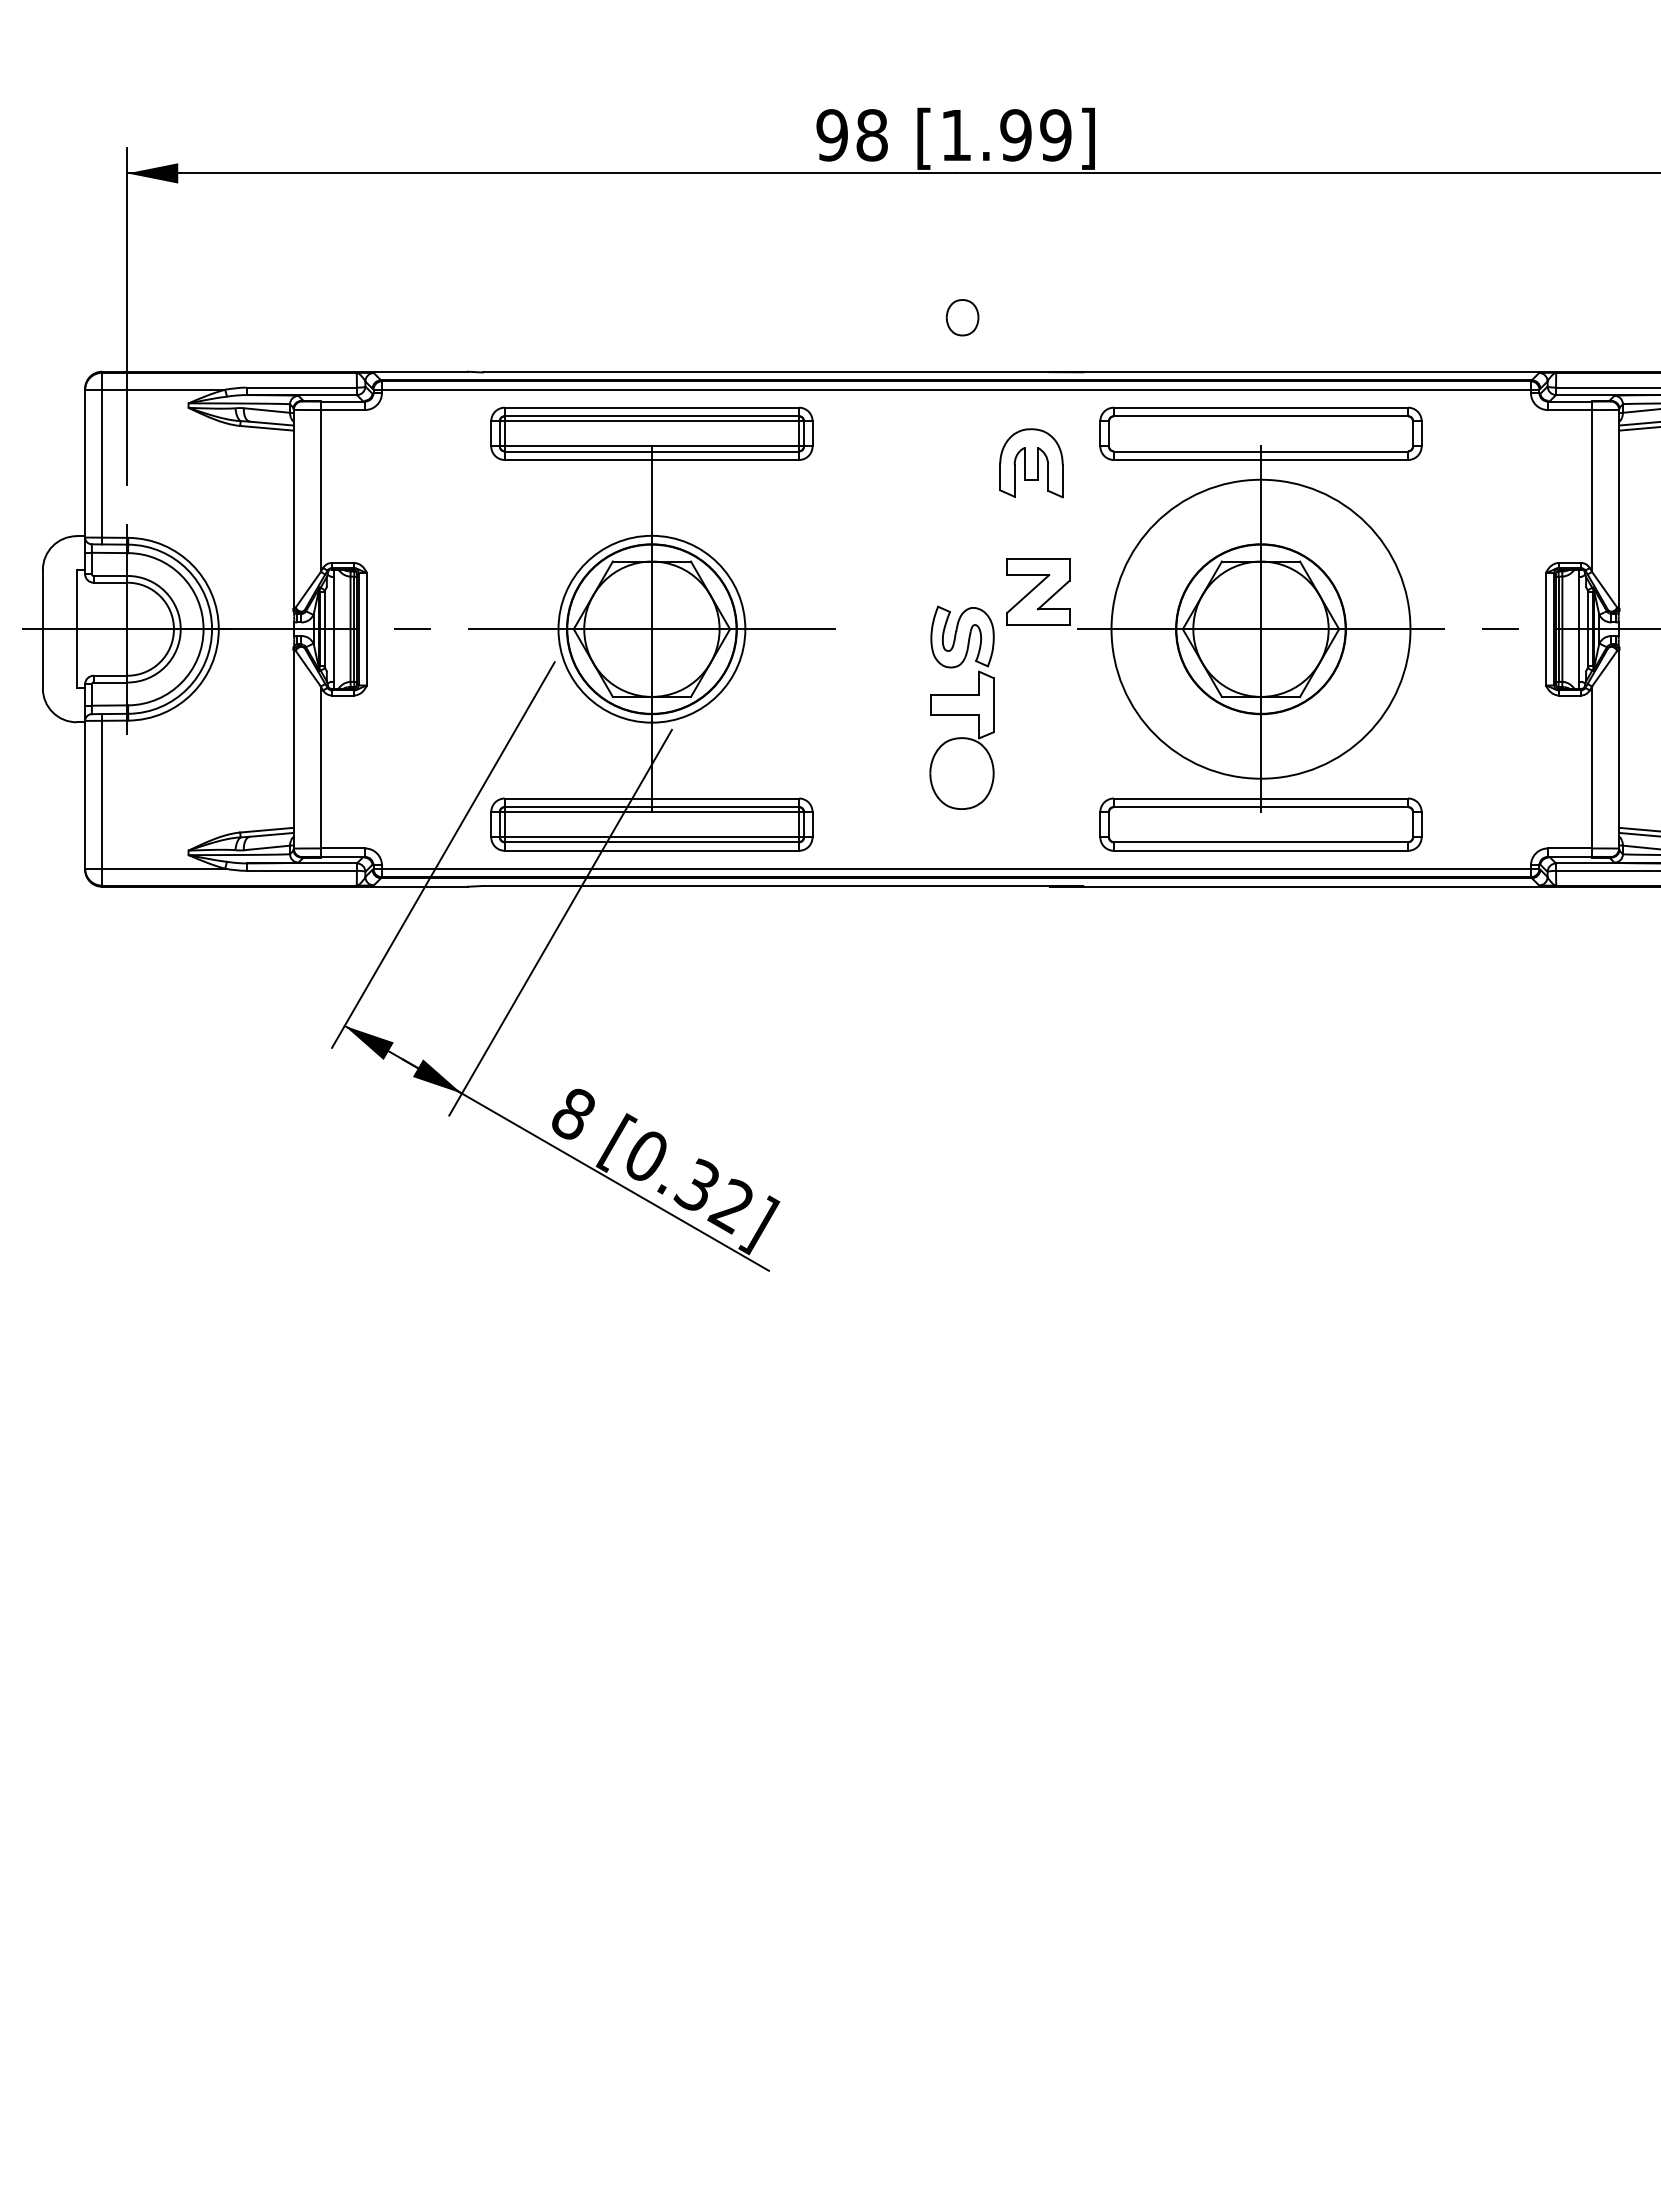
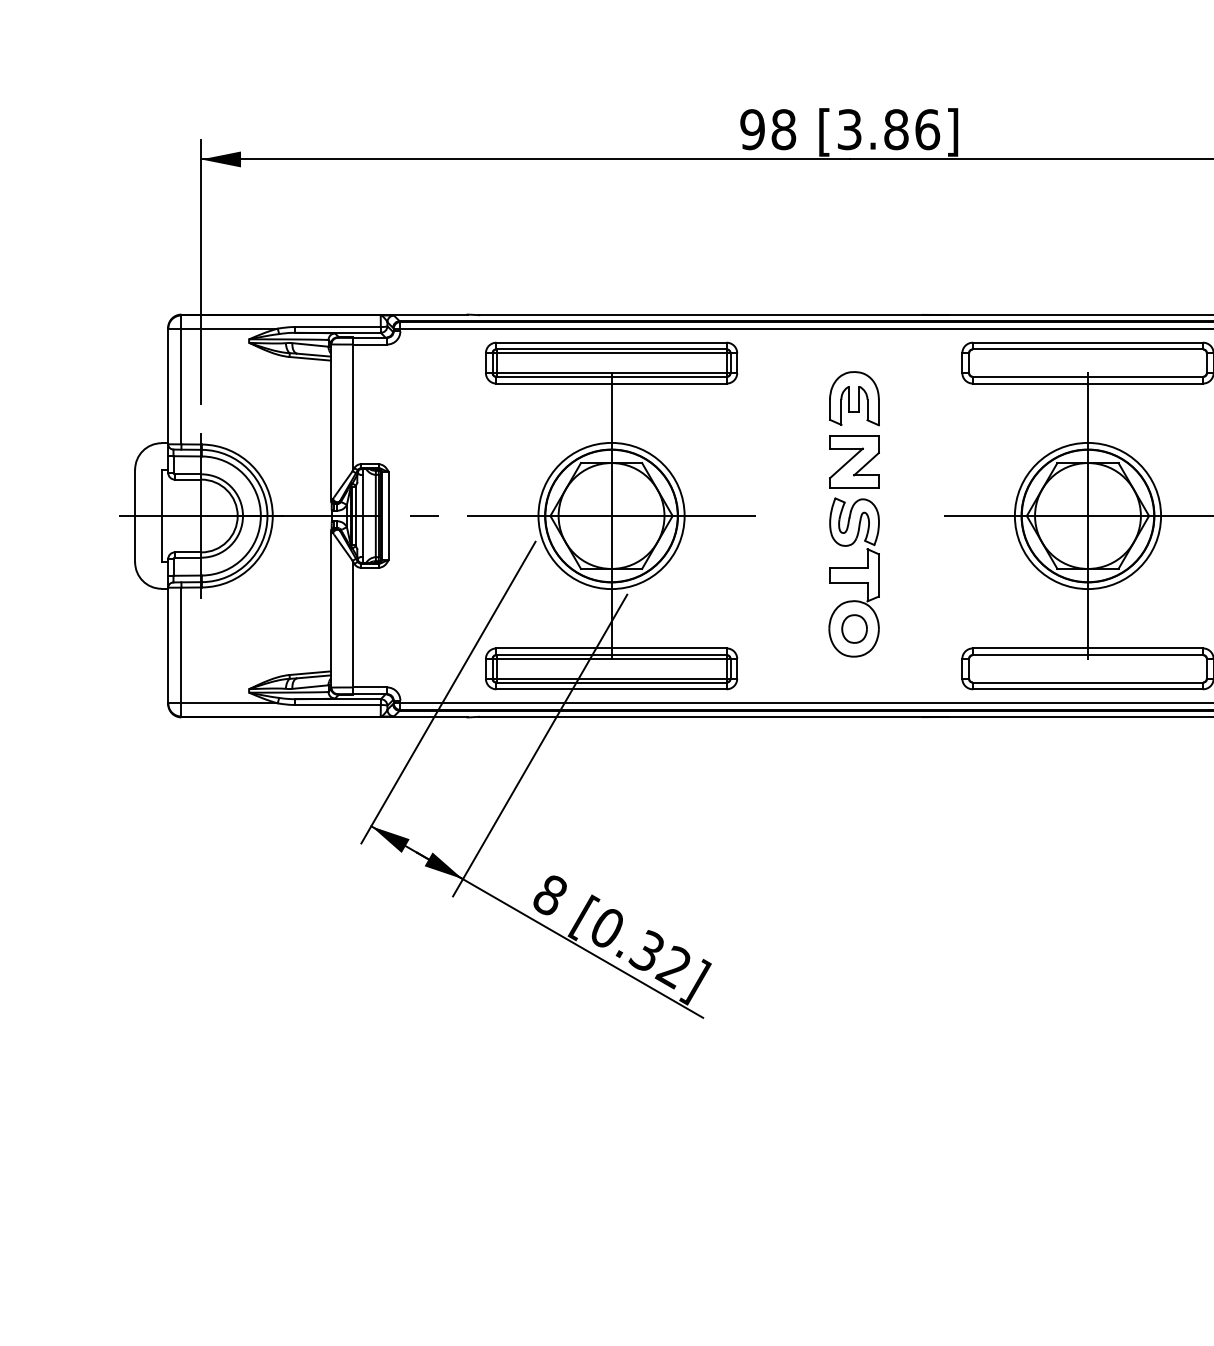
text: (1006, 135) -> (888, 129), [1.99] -> [3.86]
part: (962, 317) -> (854, 628), moved
part: (1031, 463) -> (854, 398), moved
part: (1038, 591) -> (854, 461), moved
circle: (1260, 628) -> (1087, 515), size x0.62

